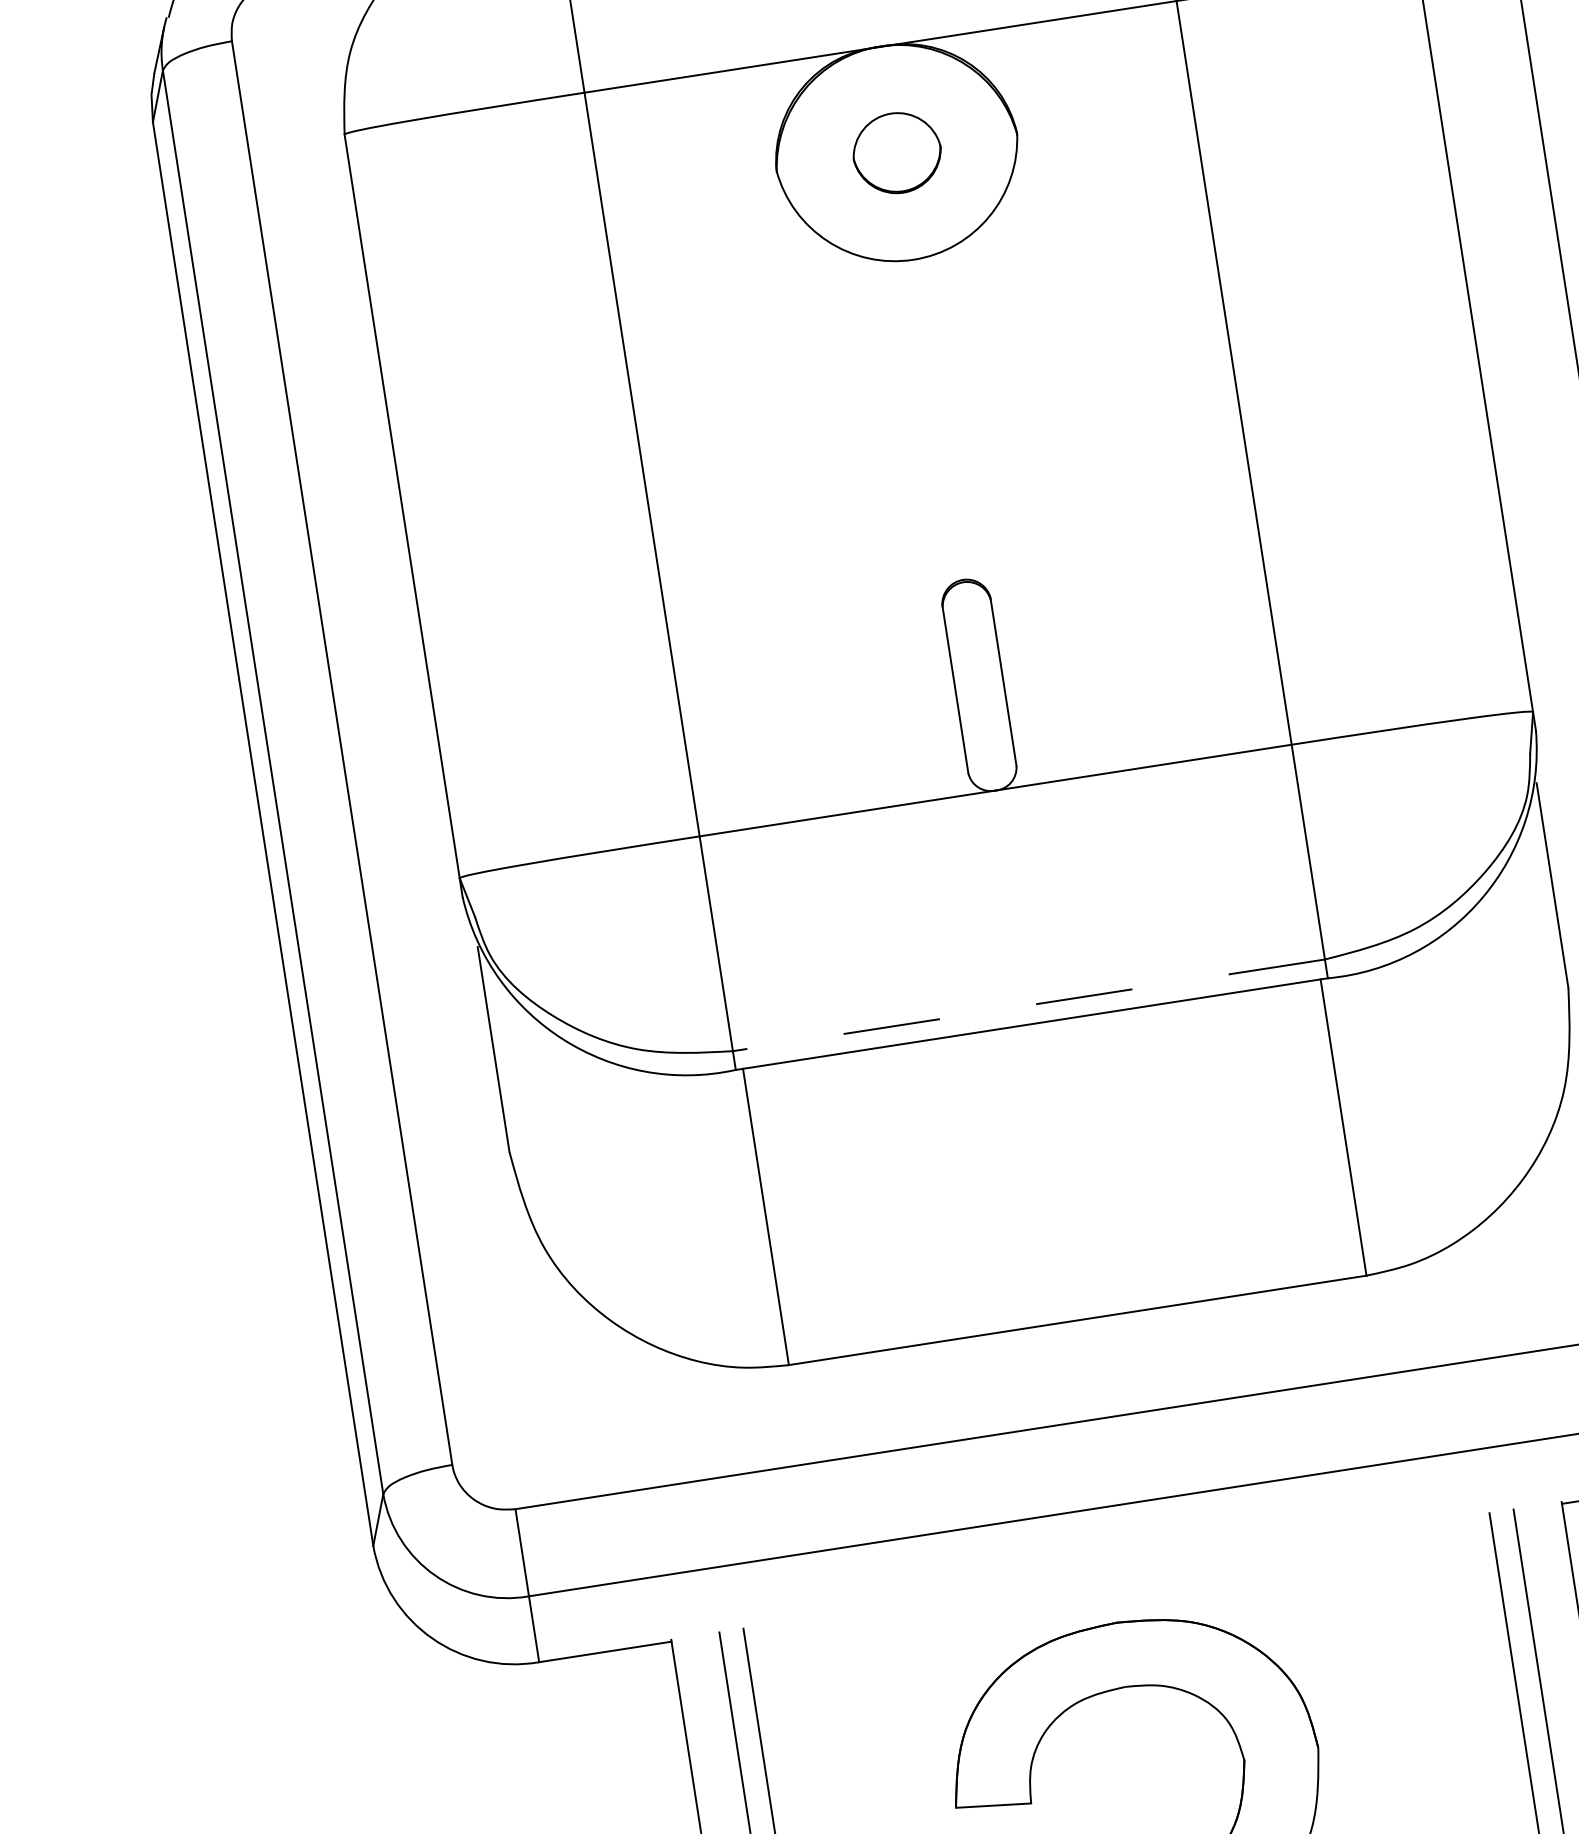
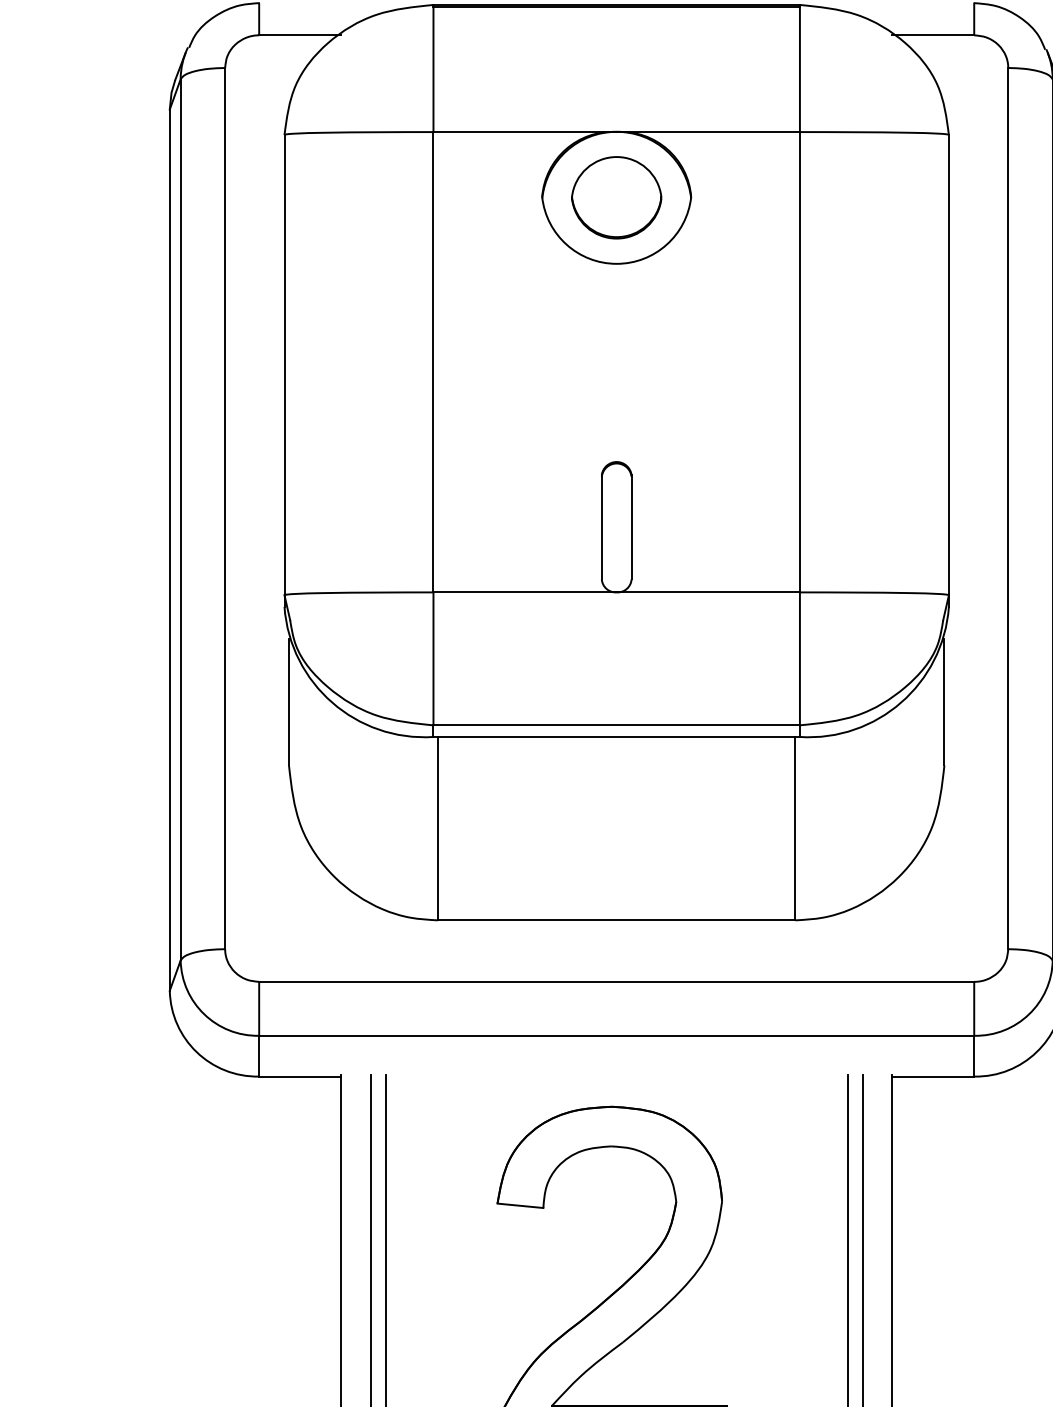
part: (896, 152) -> (616, 197), size x1.67
line: (1028, 1005) -> (616, 725), dashed -> solid

